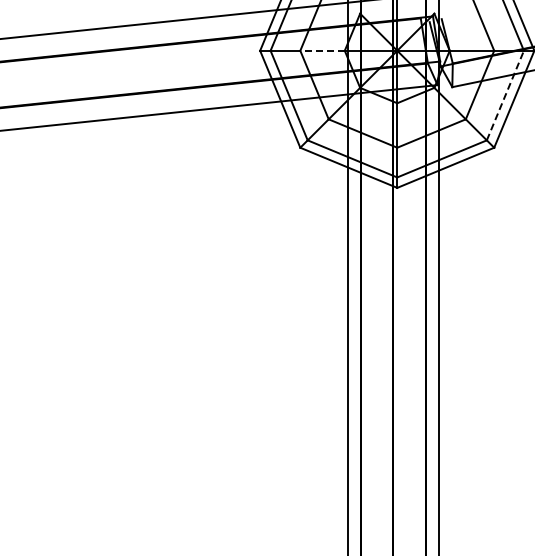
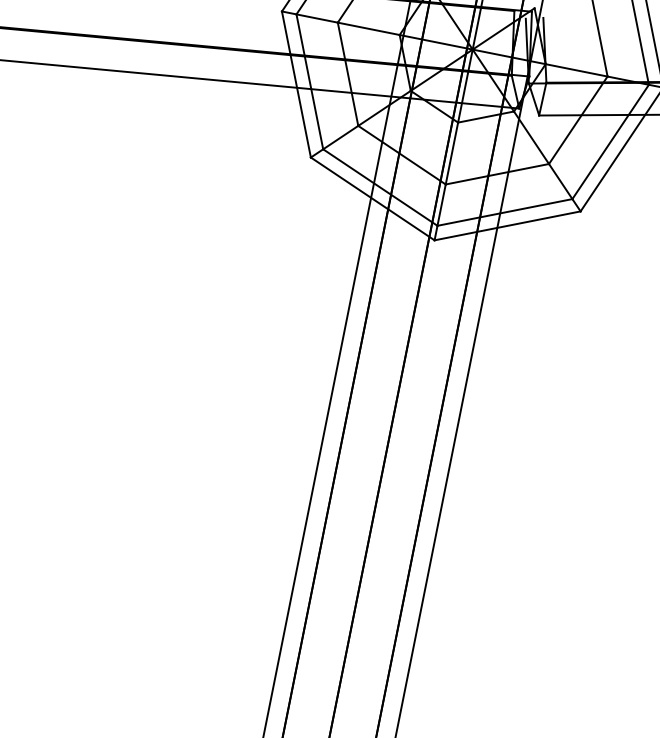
line: (322, 50) -> (368, 28), dashed -> solid
line: (505, 95) -> (610, 141), dashed -> solid

